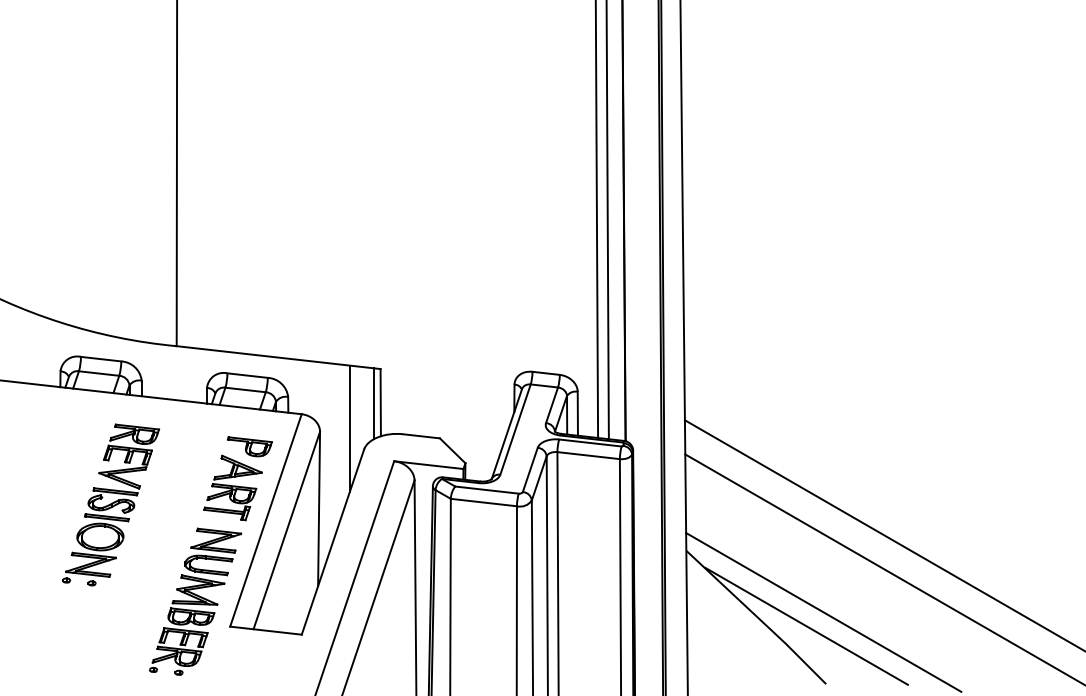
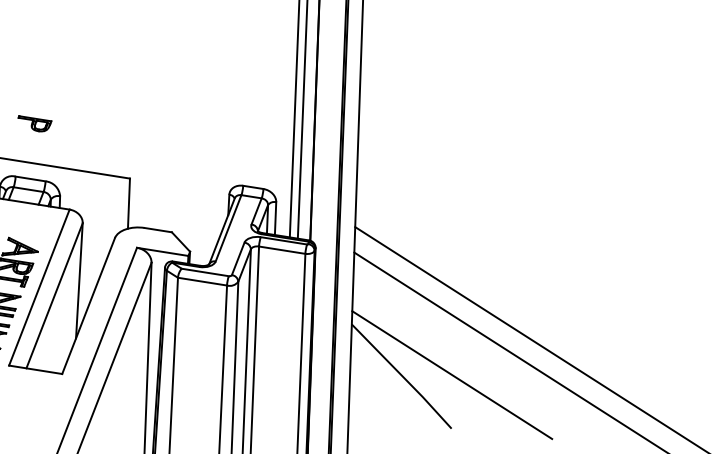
line: (374, 403) -> (124, 204), removed
line: (349, 428) -> (104, 221), removed
part: (249, 446) -> (34, 123), moved
line: (806, 625) -> (438, 384), removed

